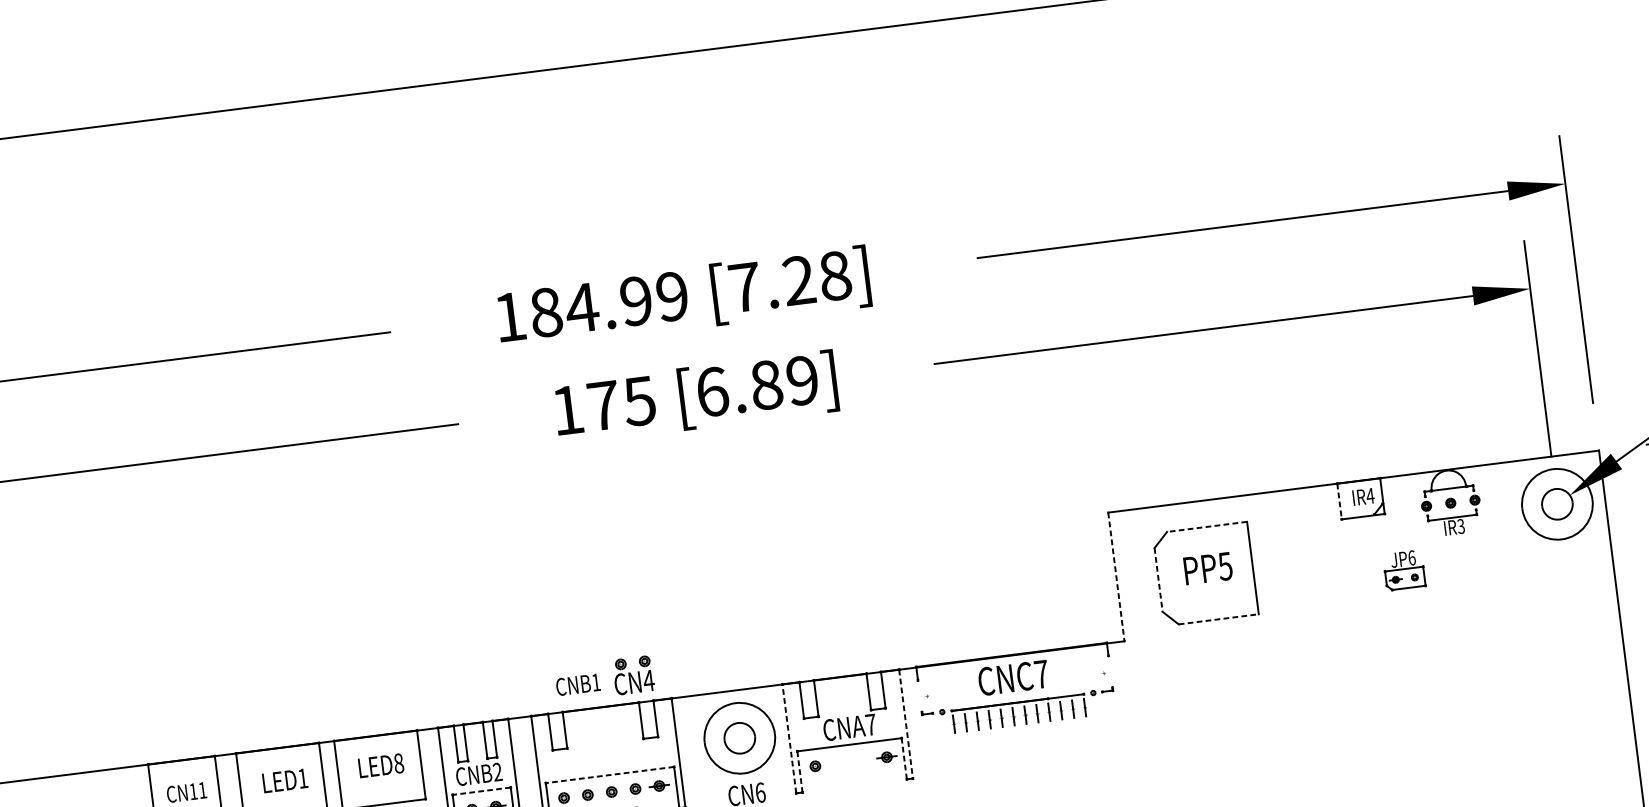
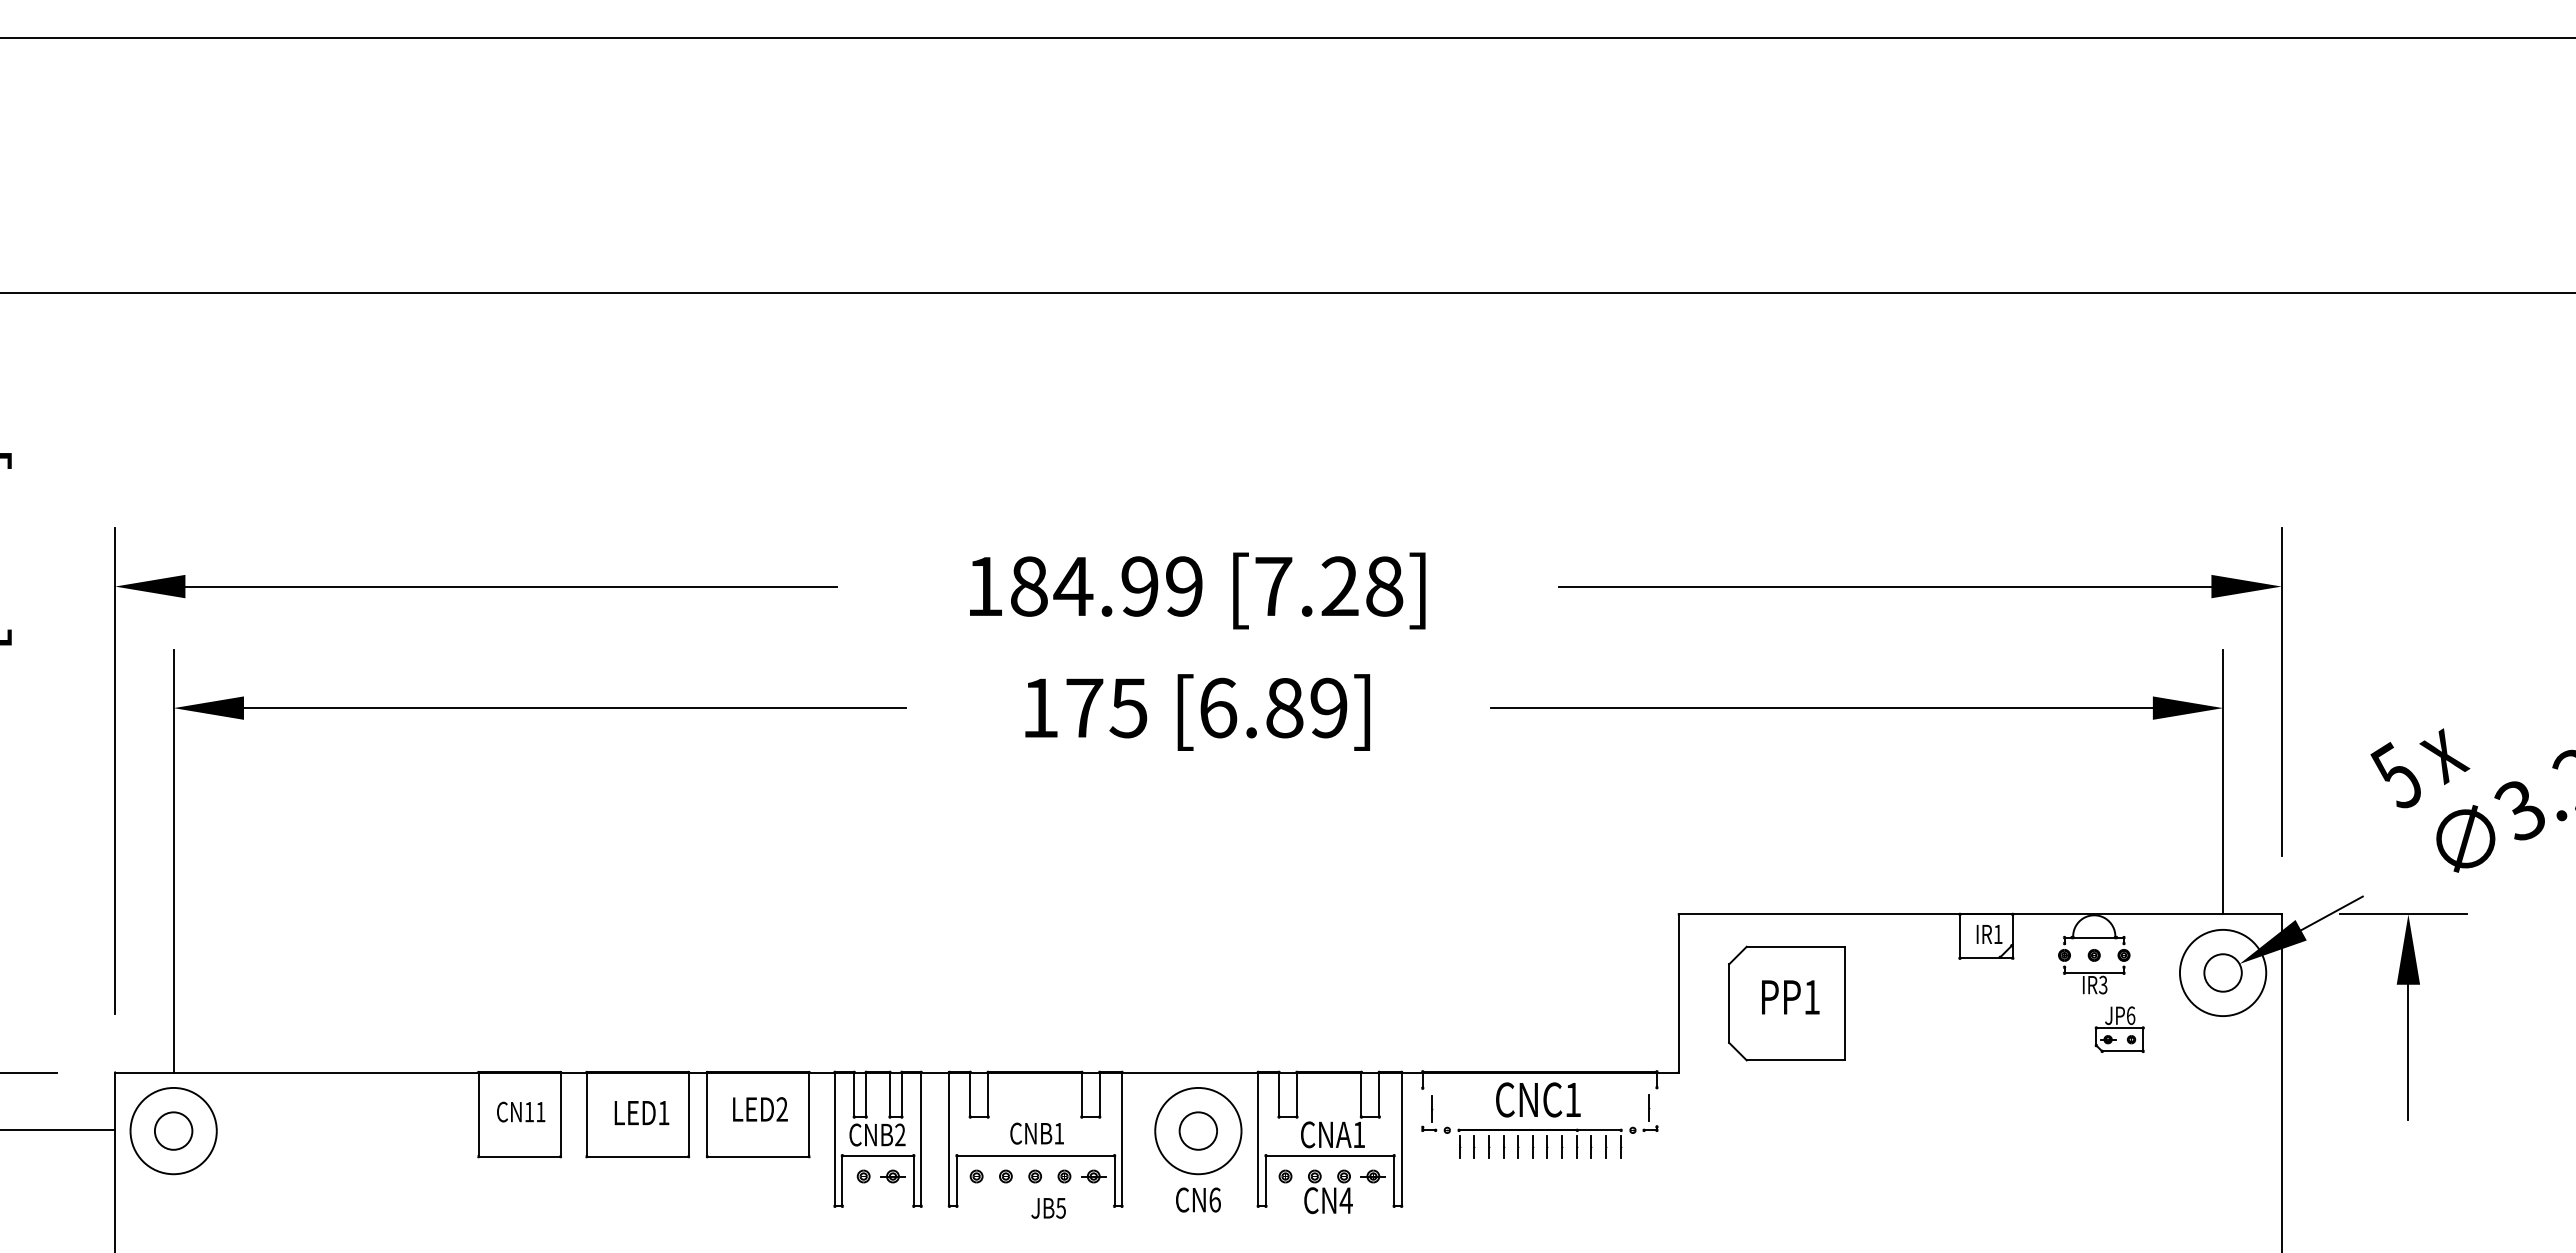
text: (1370, 496) -> (1998, 934), IR4 -> IR1
line: (1339, 501) -> (1960, 936), dashed -> solid
line: (1206, 526) -> (1795, 946), dashed -> solid
text: (1225, 566) -> (1811, 997), PP5 -> PP1
part: (1404, 570) -> (2119, 1029), moved
line: (1116, 576) -> (1678, 993), dashed -> solid
line: (1158, 580) -> (1729, 1004), dashed -> solid
line: (1219, 619) -> (1796, 1060), dashed -> solid
line: (1103, 673) -> (1648, 1108), added
text: (1041, 674) -> (1573, 1099), CNC7 -> CNC1
part: (633, 675) -> (1328, 1191), moved
text: (577, 684) -> (1036, 1133), moved
line: (927, 695) -> (1431, 1108), added
text: (871, 724) -> (1359, 1134), CNA7 -> CNA1
line: (905, 724) -> (1401, 1139), dashed -> solid
line: (789, 738) -> (1258, 1139), dashed -> solid
line: (904, 758) -> (1394, 1180), dashed -> solid
text: (398, 763) -> (781, 1109), LED8 -> LED2
line: (799, 772) -> (1265, 1181), dashed -> solid
line: (609, 774) -> (1035, 1155), dashed -> solid
line: (482, 791) -> (878, 1155), dashed -> solid

